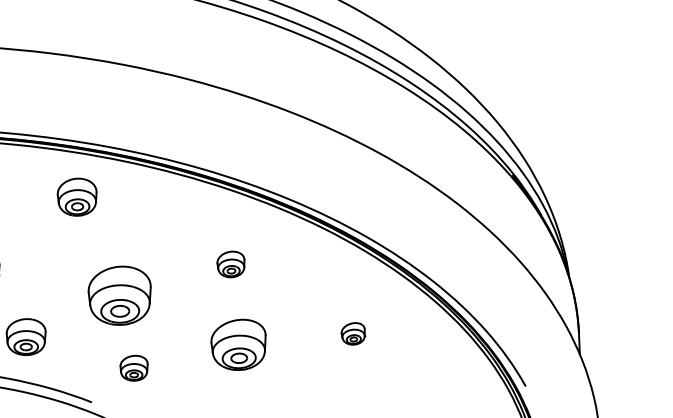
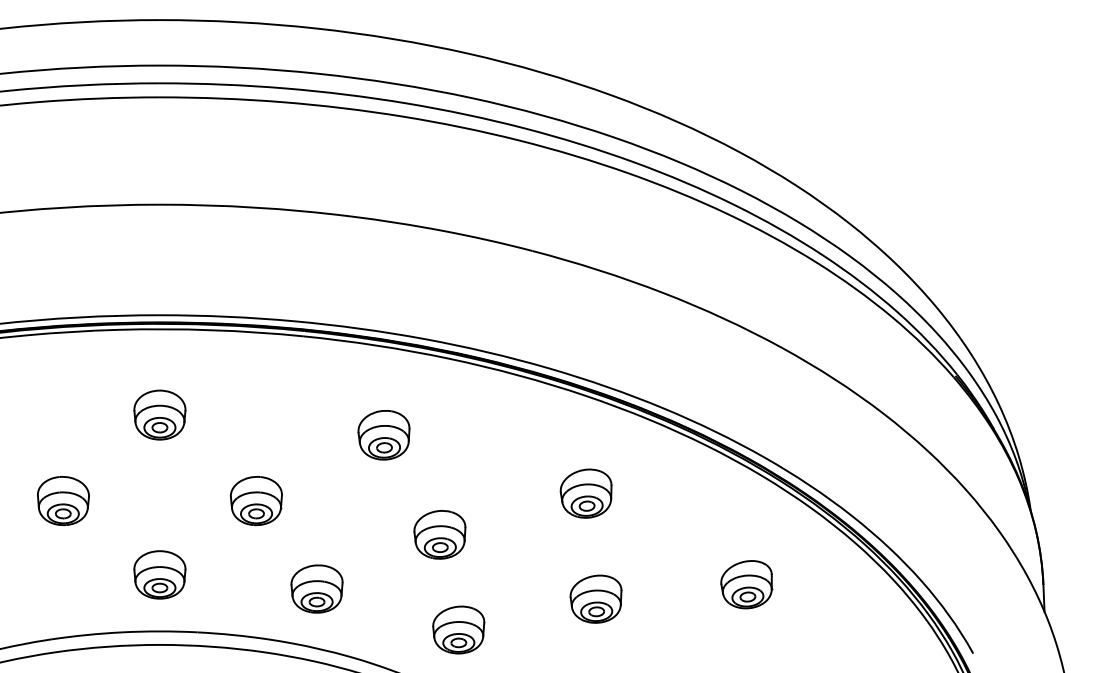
part: (76, 197) -> (383, 435), moved
part: (230, 264) -> (585, 493), size x1.43
part: (119, 295) -> (439, 534), size x0.62
part: (353, 333) -> (746, 584), size x1.67
part: (238, 344) -> (595, 598), size x0.71
part: (133, 367) -> (458, 629), size x1.43

